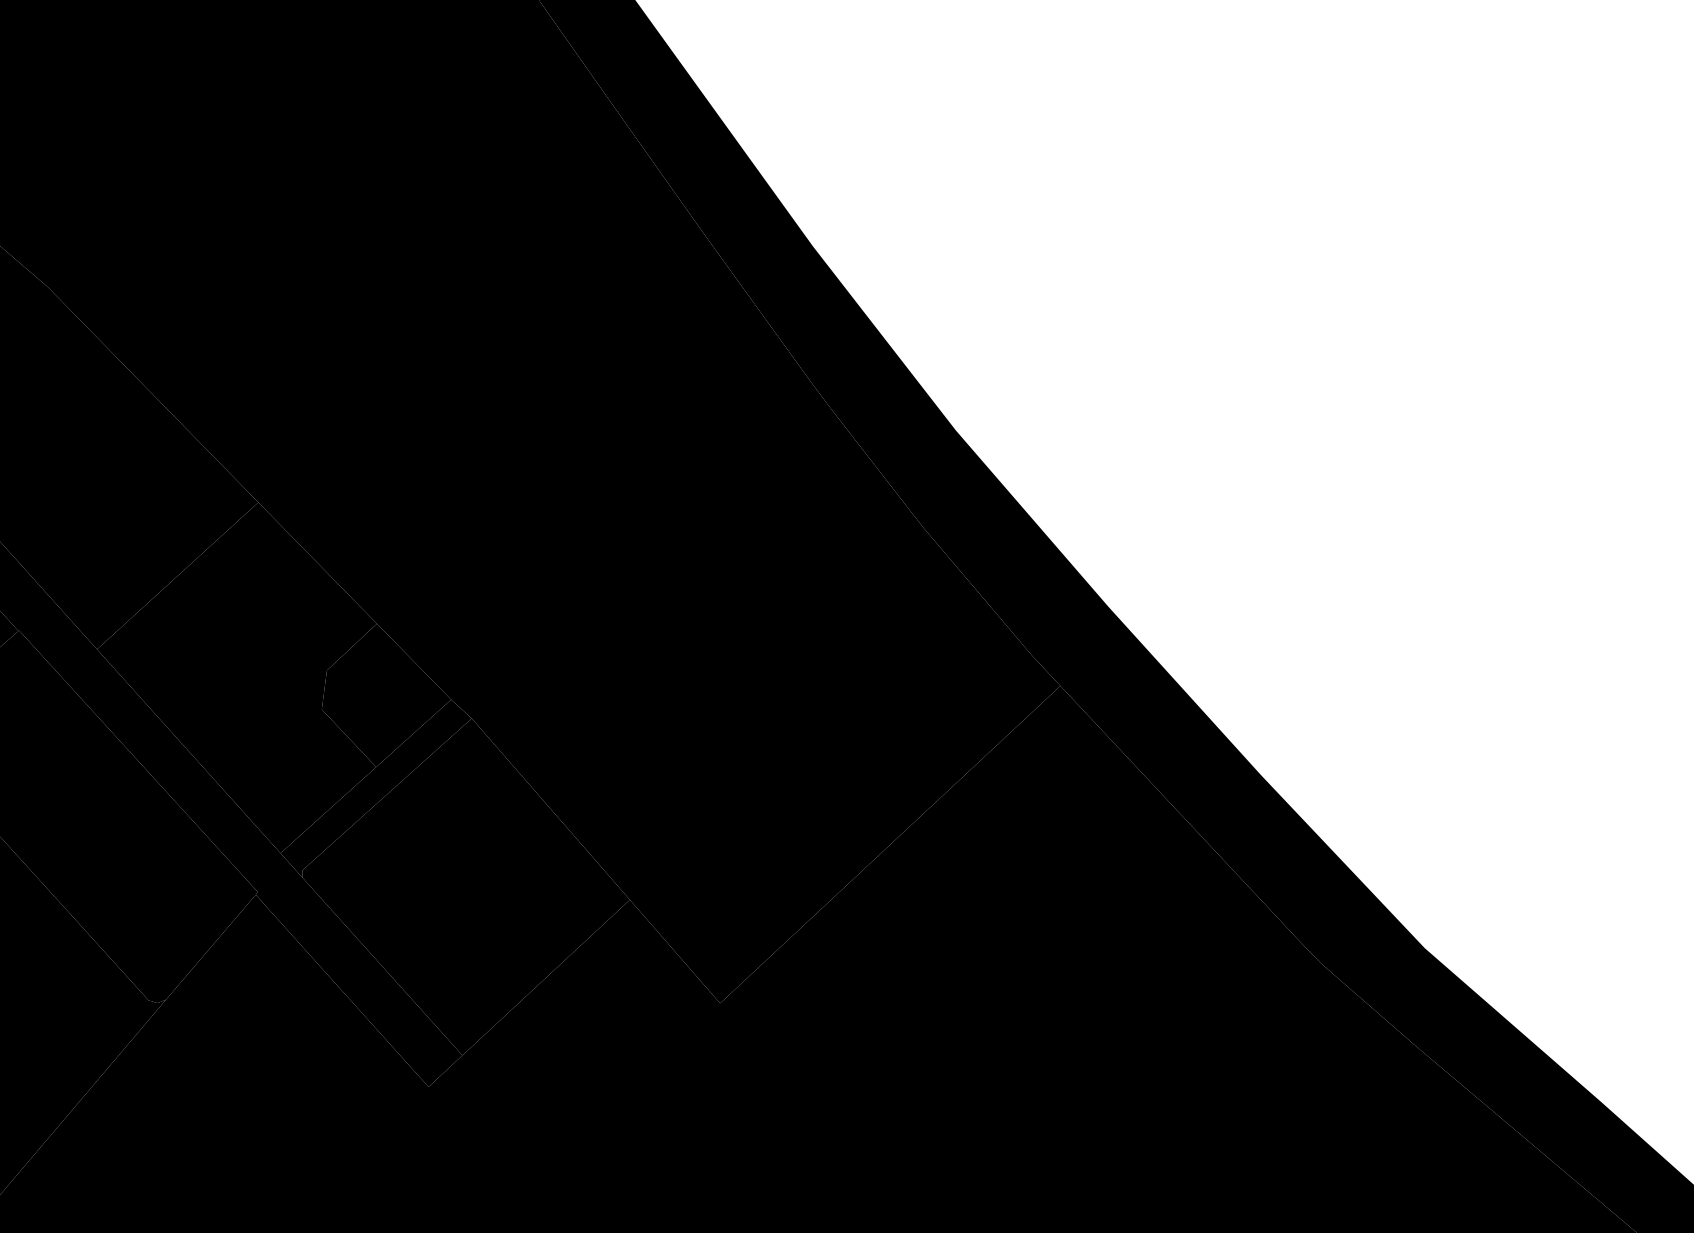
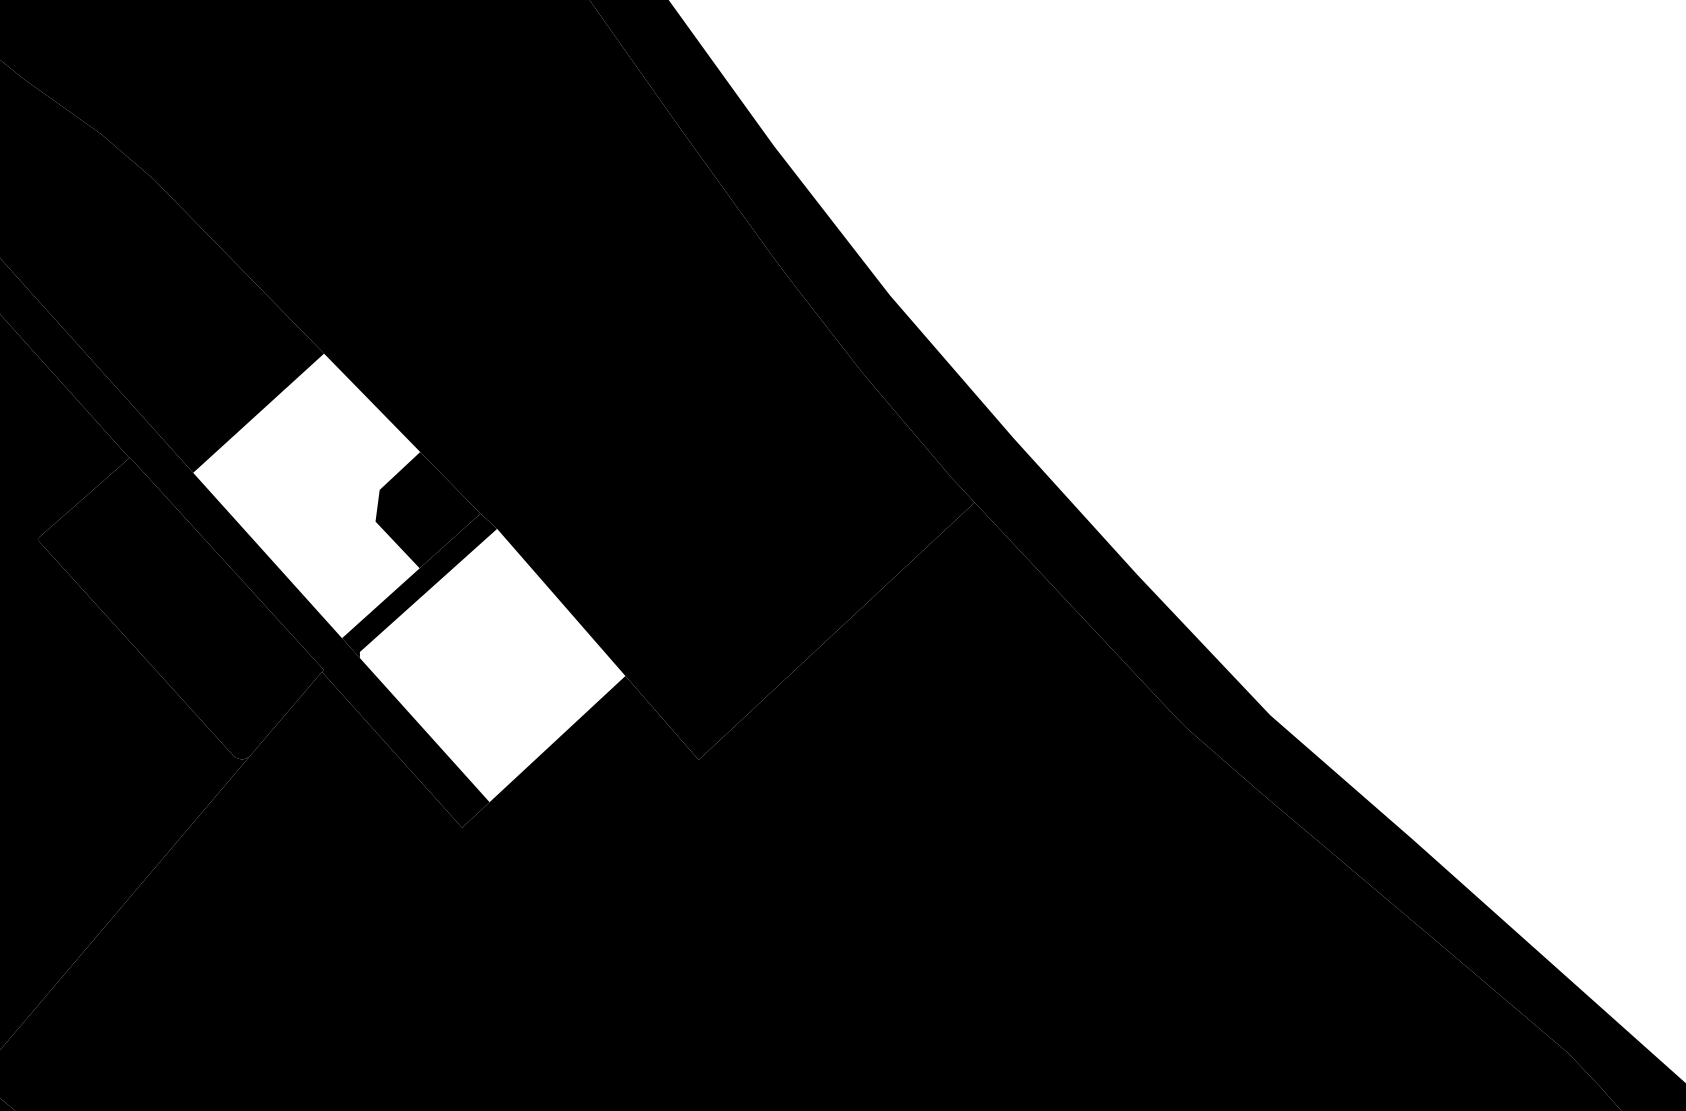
fill: (236, 677) -> (306, 495), removed
fill: (466, 886) -> (492, 665), removed

